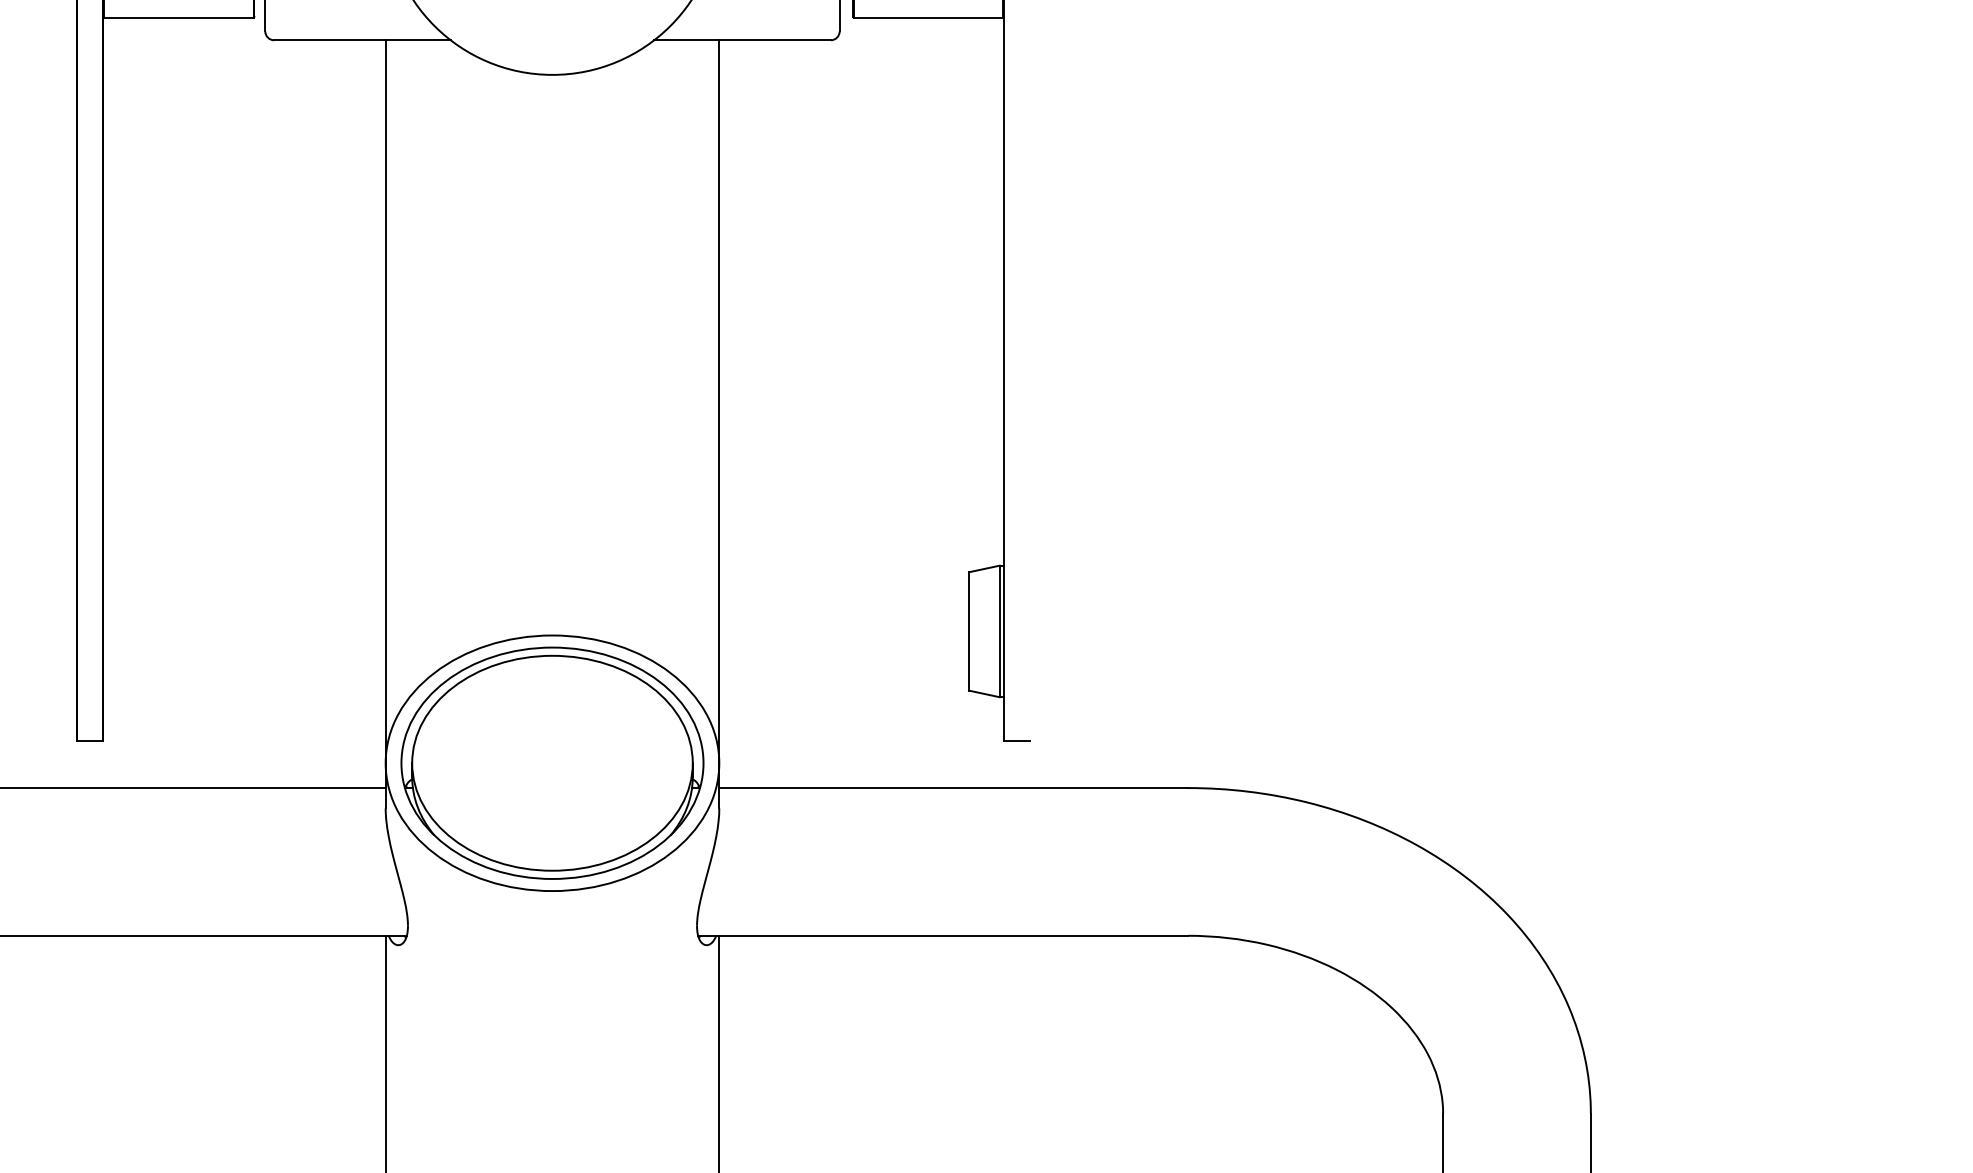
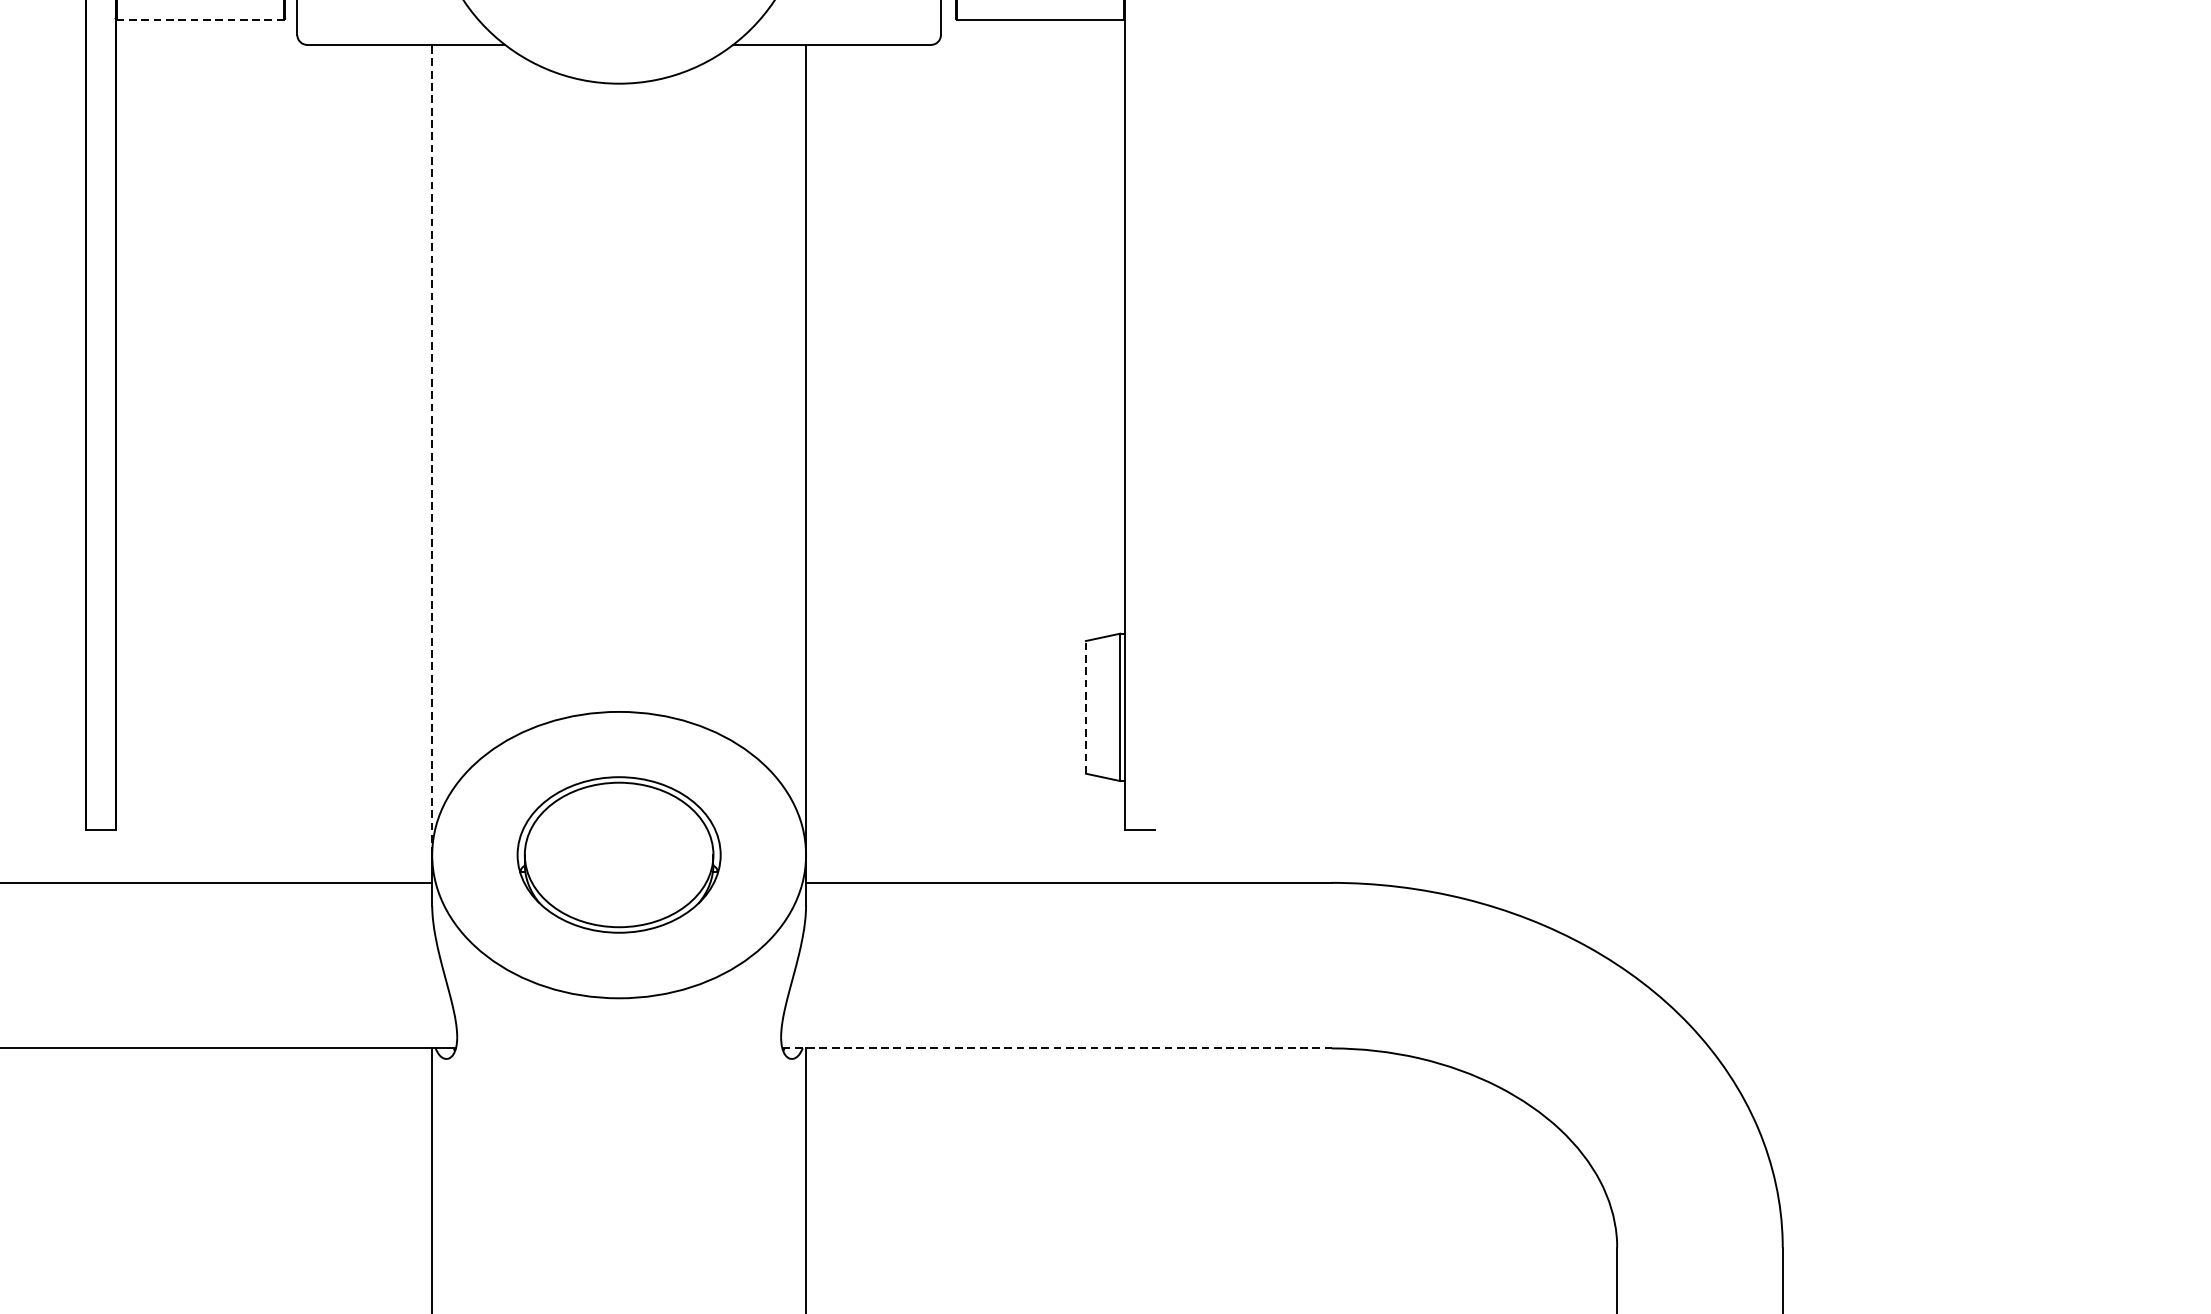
line: (178, 17) -> (200, 19), solid -> dashed
line: (385, 401) -> (432, 449), solid -> dashed
line: (968, 630) -> (1085, 706), solid -> dashed
part: (552, 762) -> (619, 854), size x0.6
line: (943, 935) -> (1057, 1048), solid -> dashed

